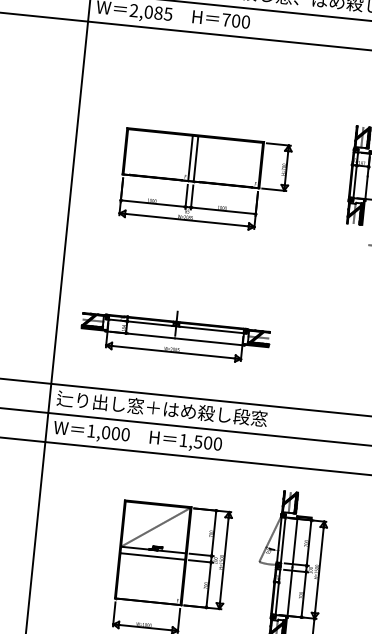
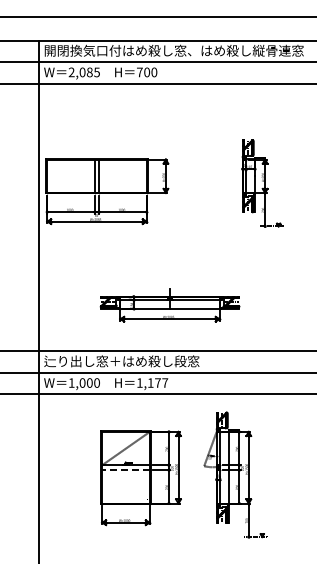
part: (205, 180) -> (107, 191), moved
part: (174, 333) -> (169, 305), moved
text: (207, 442) -> (157, 382), 1,500 -> 1,177
line: (152, 556) -> (125, 470), solid -> dashed

